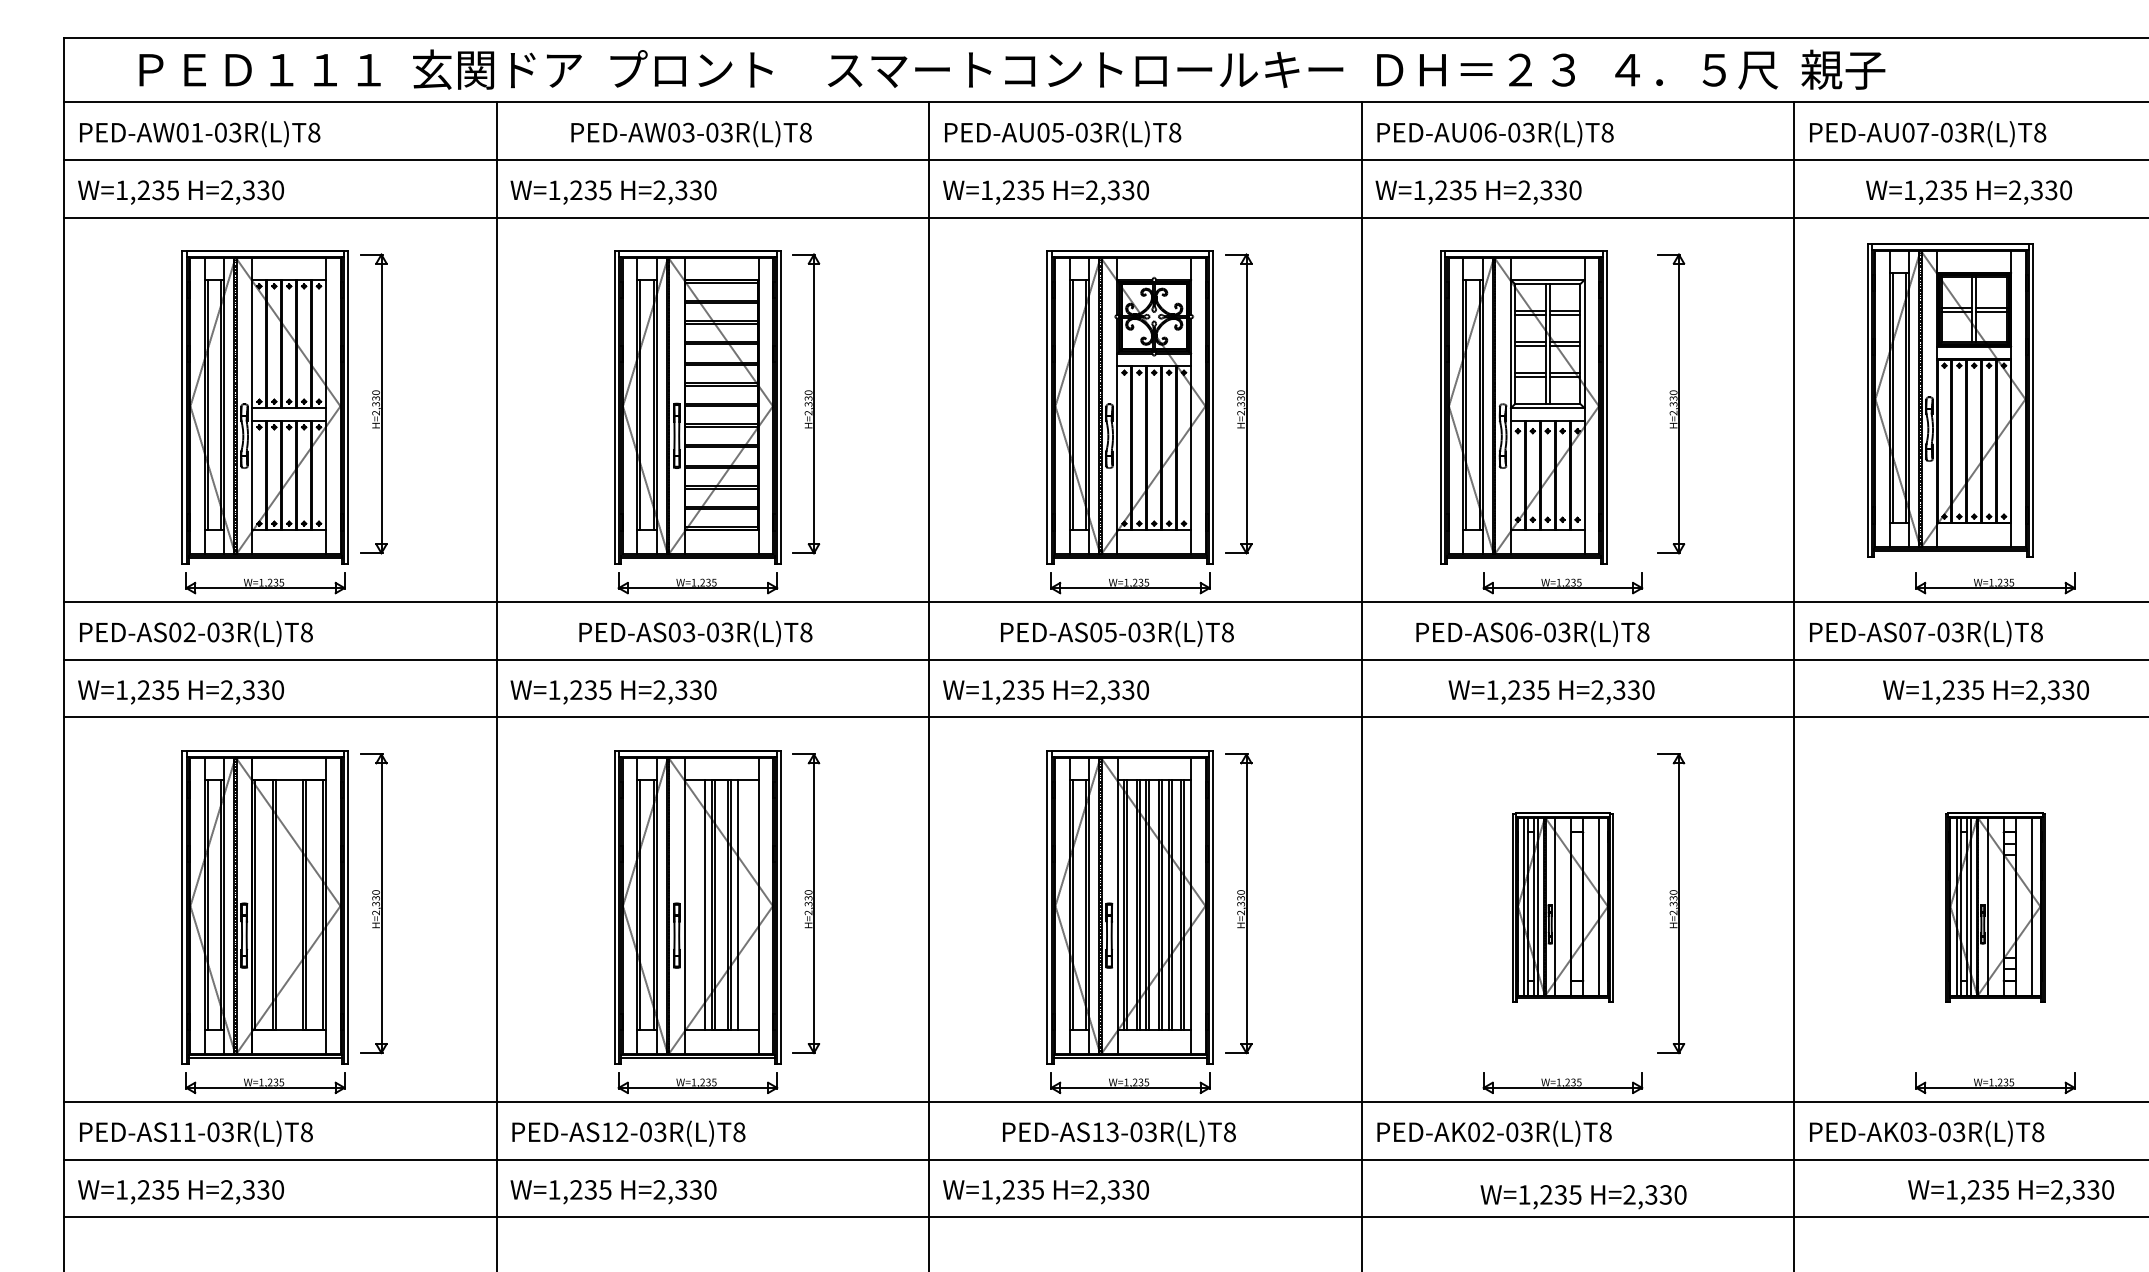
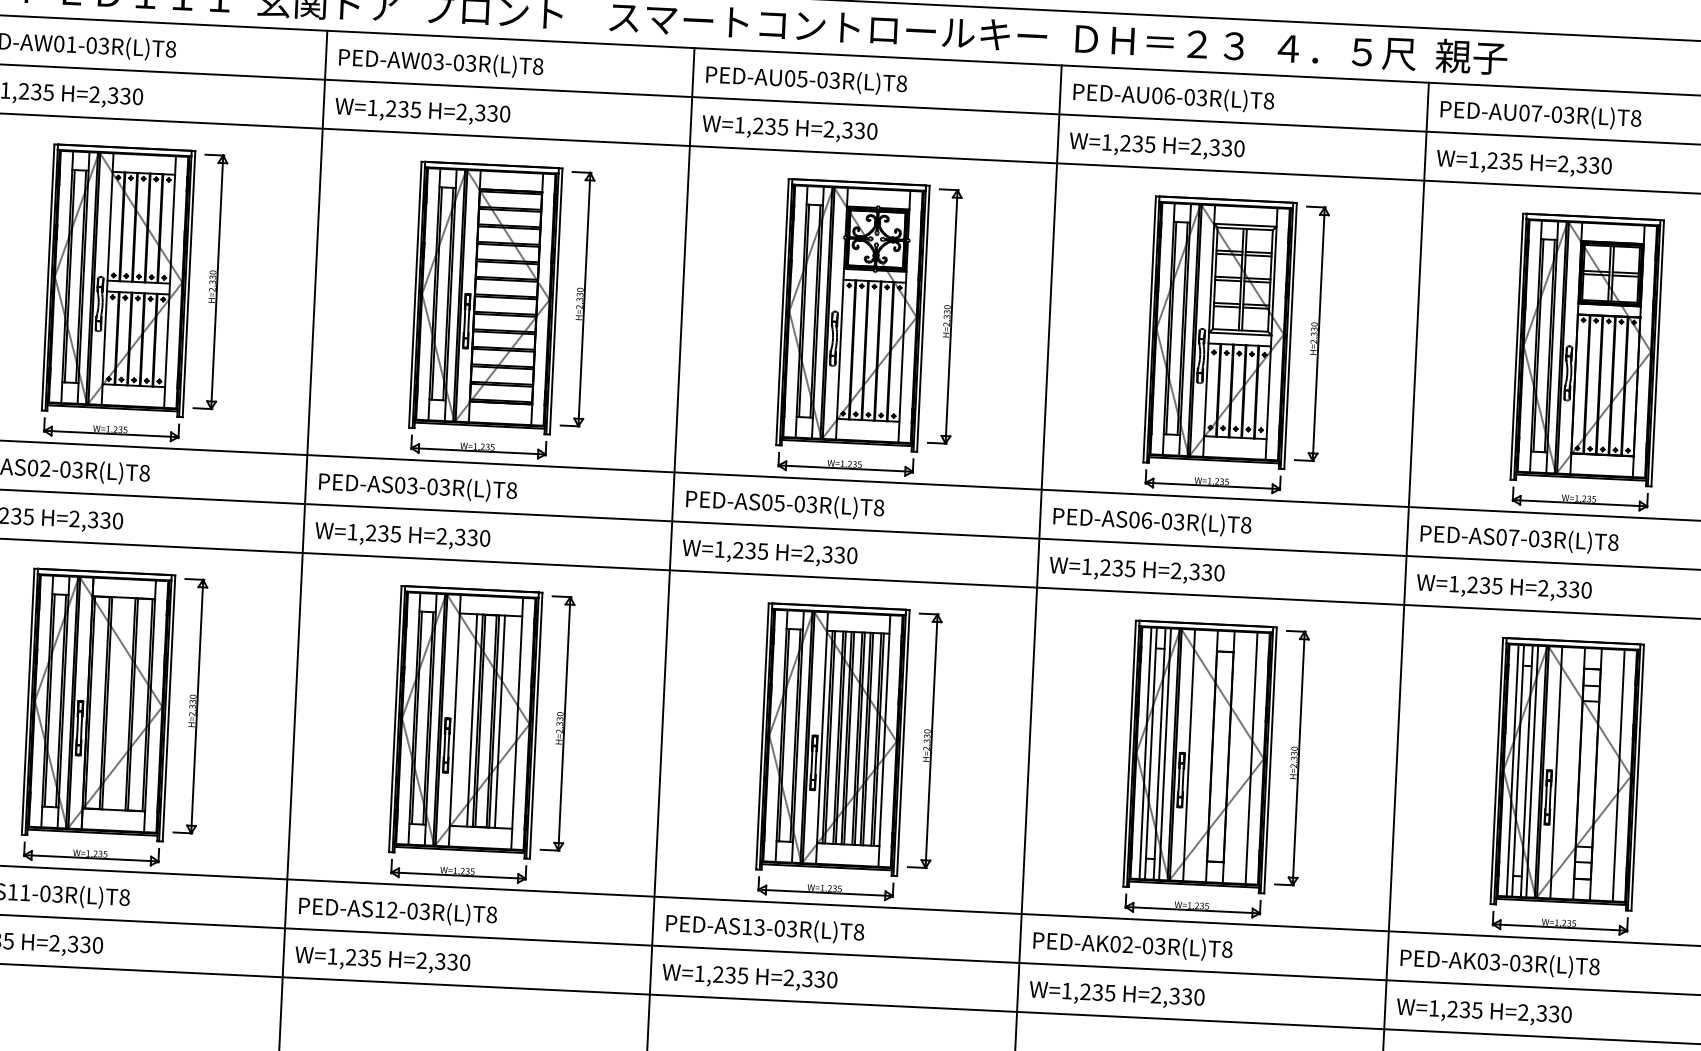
text: (691, 134) -> (441, 63), moved
text: (1968, 192) -> (1523, 163), moved
part: (1950, 400) -> (1587, 349), moved
part: (1523, 407) -> (1219, 332), moved
text: (695, 633) -> (417, 487), moved
text: (1117, 633) -> (785, 504), moved
text: (1532, 633) -> (1152, 521), moved
text: (1551, 692) -> (1136, 571), moved
text: (1985, 692) -> (1503, 588), moved
part: (1562, 907) -> (1199, 757), size x1.67
part: (1995, 907) -> (1567, 774), size x1.67
text: (1119, 1133) -> (765, 928), moved
text: (2010, 1192) -> (1483, 1012), moved
text: (1583, 1197) -> (1116, 995), moved

